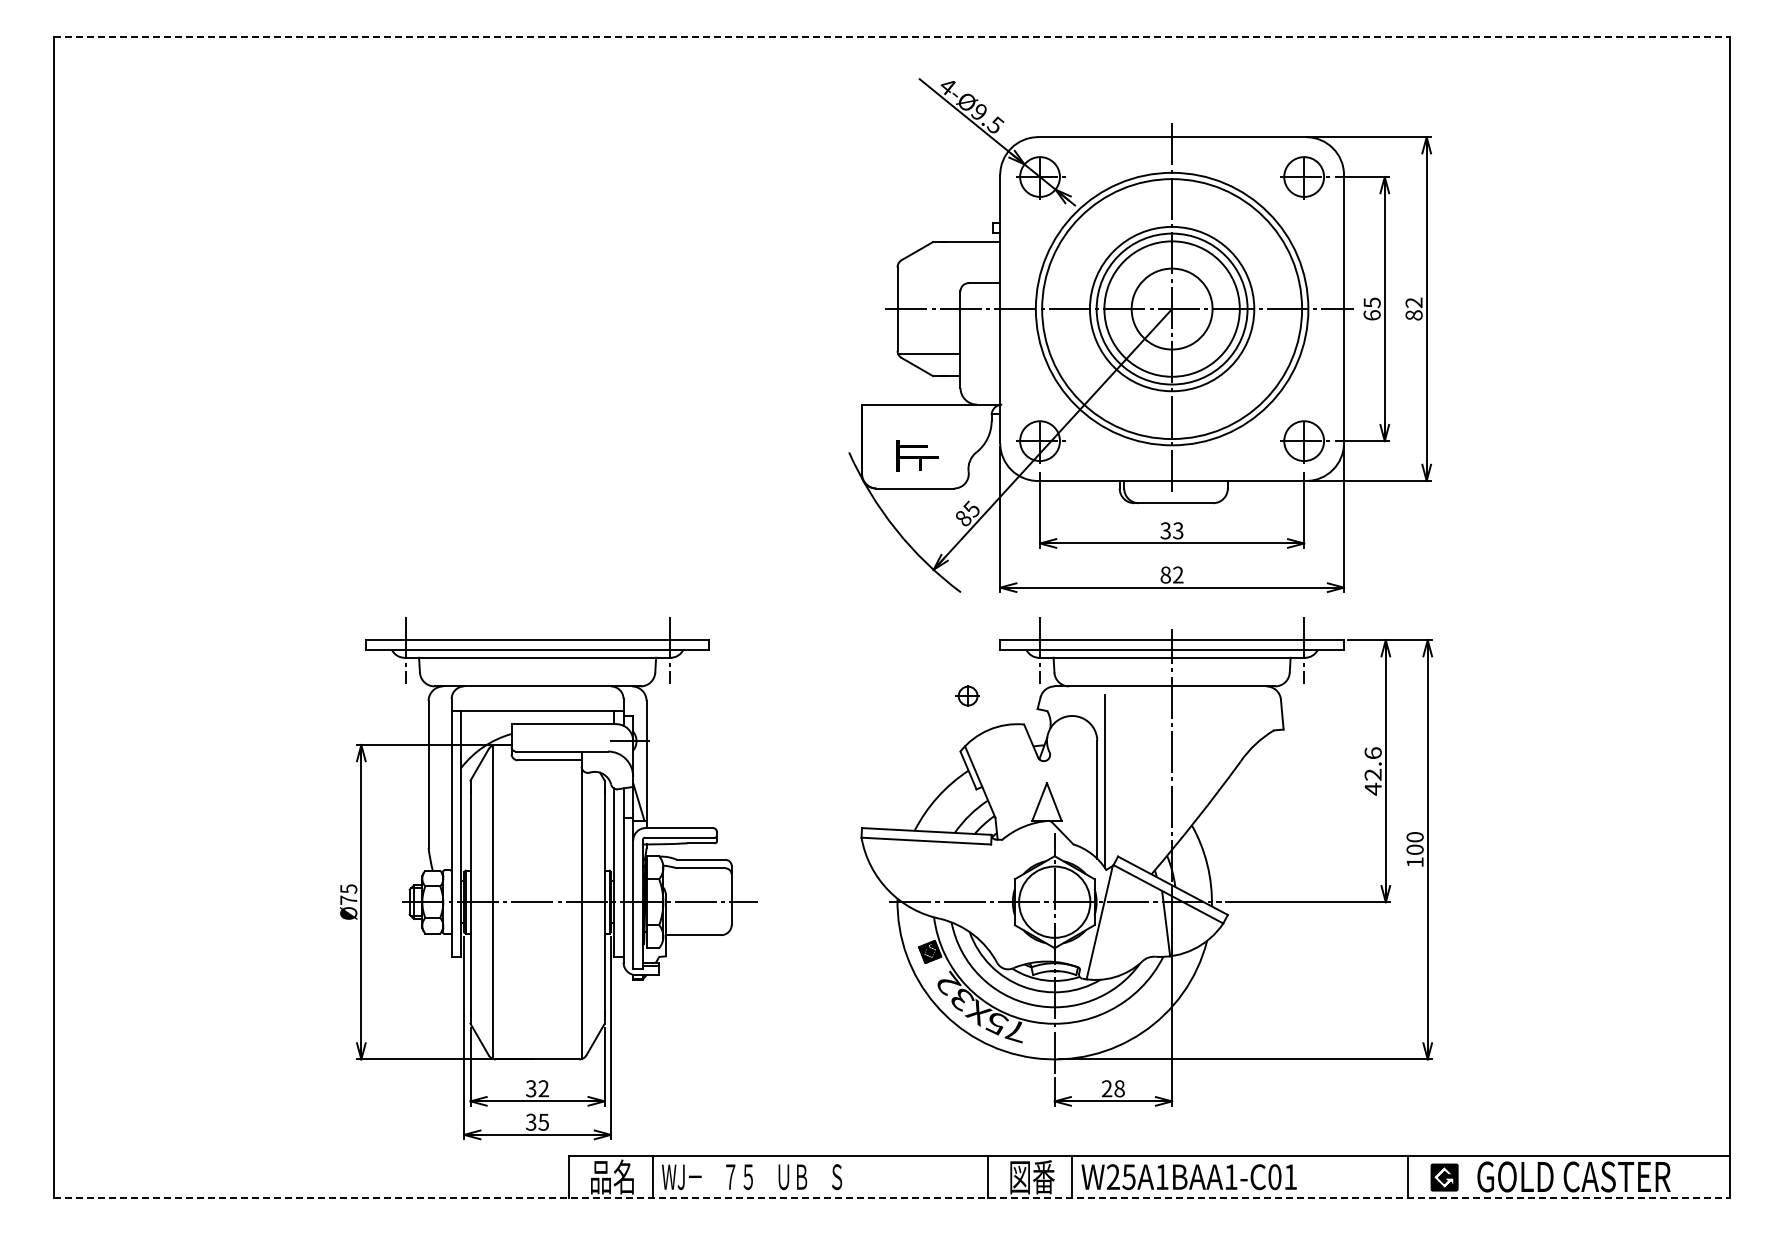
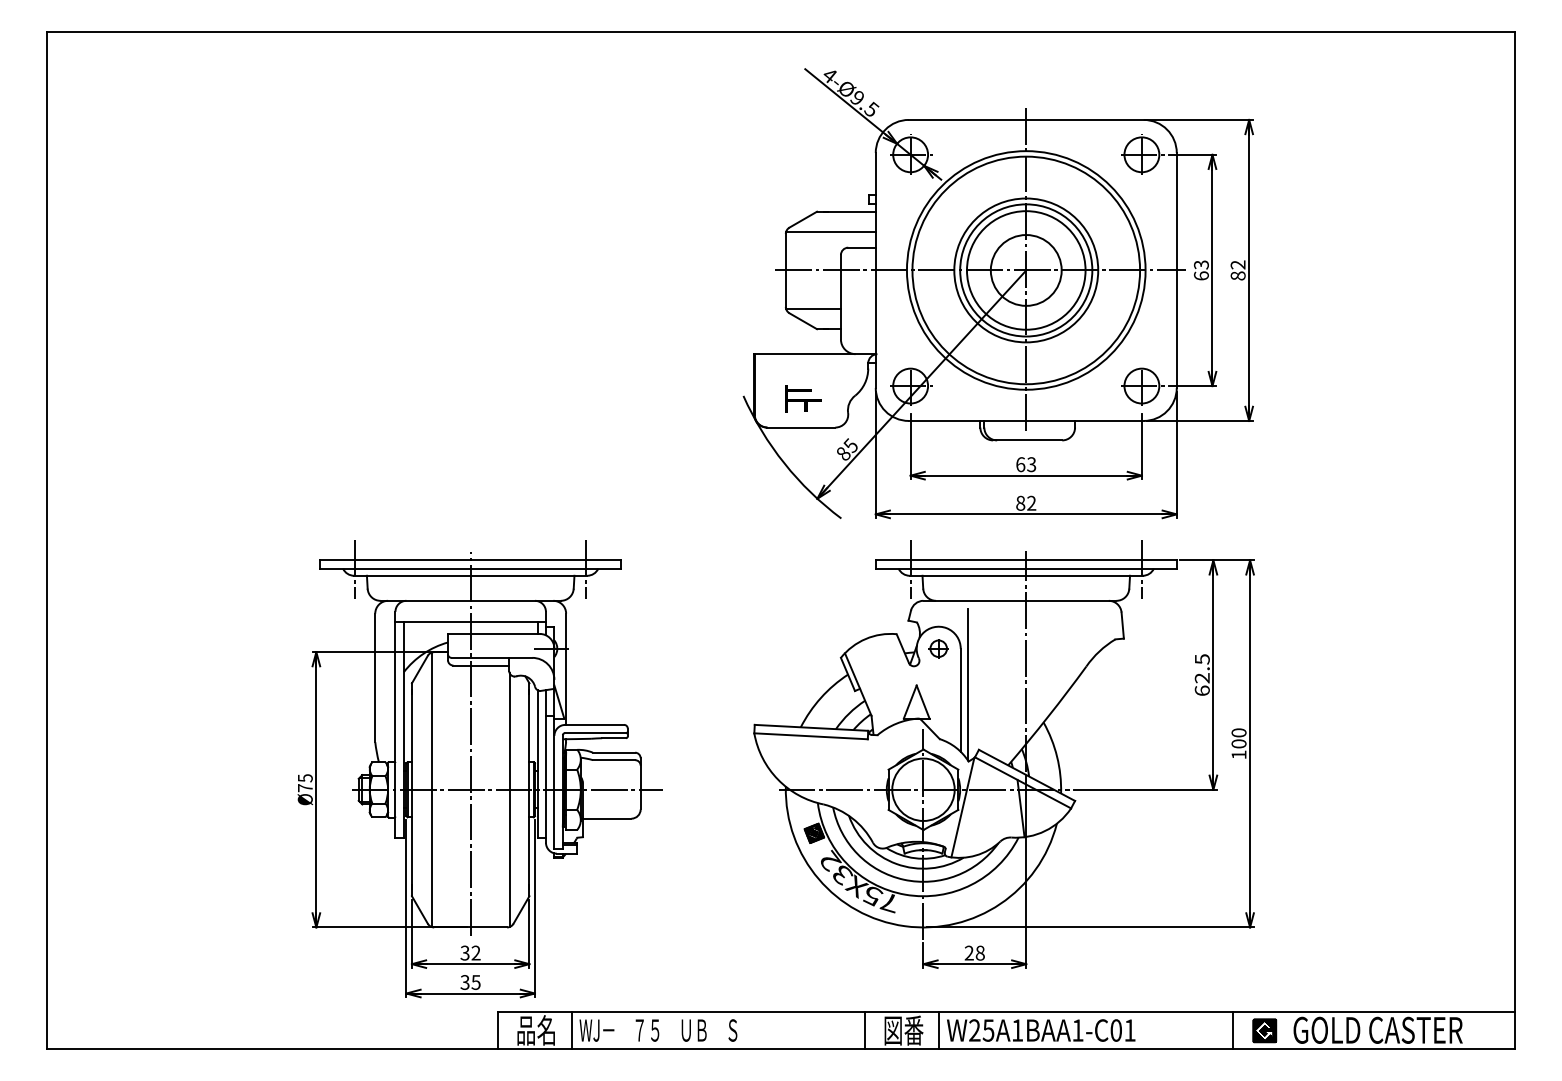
line: (892, 36) -> (781, 31), dashed -> solid
line: (948, 264) -> (830, 231), added
text: (1371, 302) -> (1200, 264), 65 -> 63
text: (1165, 530) -> (1020, 464), 33 -> 63
part: (967, 695) -> (938, 648), moved
text: (1372, 771) -> (1201, 675), 42.6 -> 62.5
line: (537, 849) -> (470, 743), added
line: (892, 1198) -> (781, 1049), dashed -> solid

